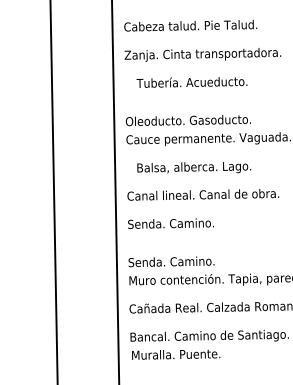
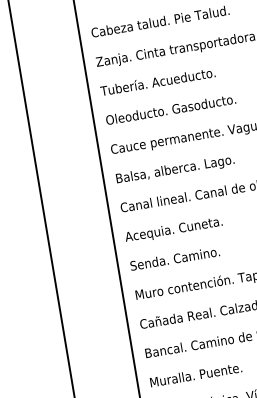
text: (191, 82) -> (157, 82), moved
text: (187, 120) -> (169, 109), moved
text: (194, 167) -> (175, 169), moved
text: (174, 224) -> (173, 230), Senda. Camino. -> Acequia. Cuneta.
text: (171, 261) -> (174, 258), moved
text: (176, 354) -> (196, 374), moved

